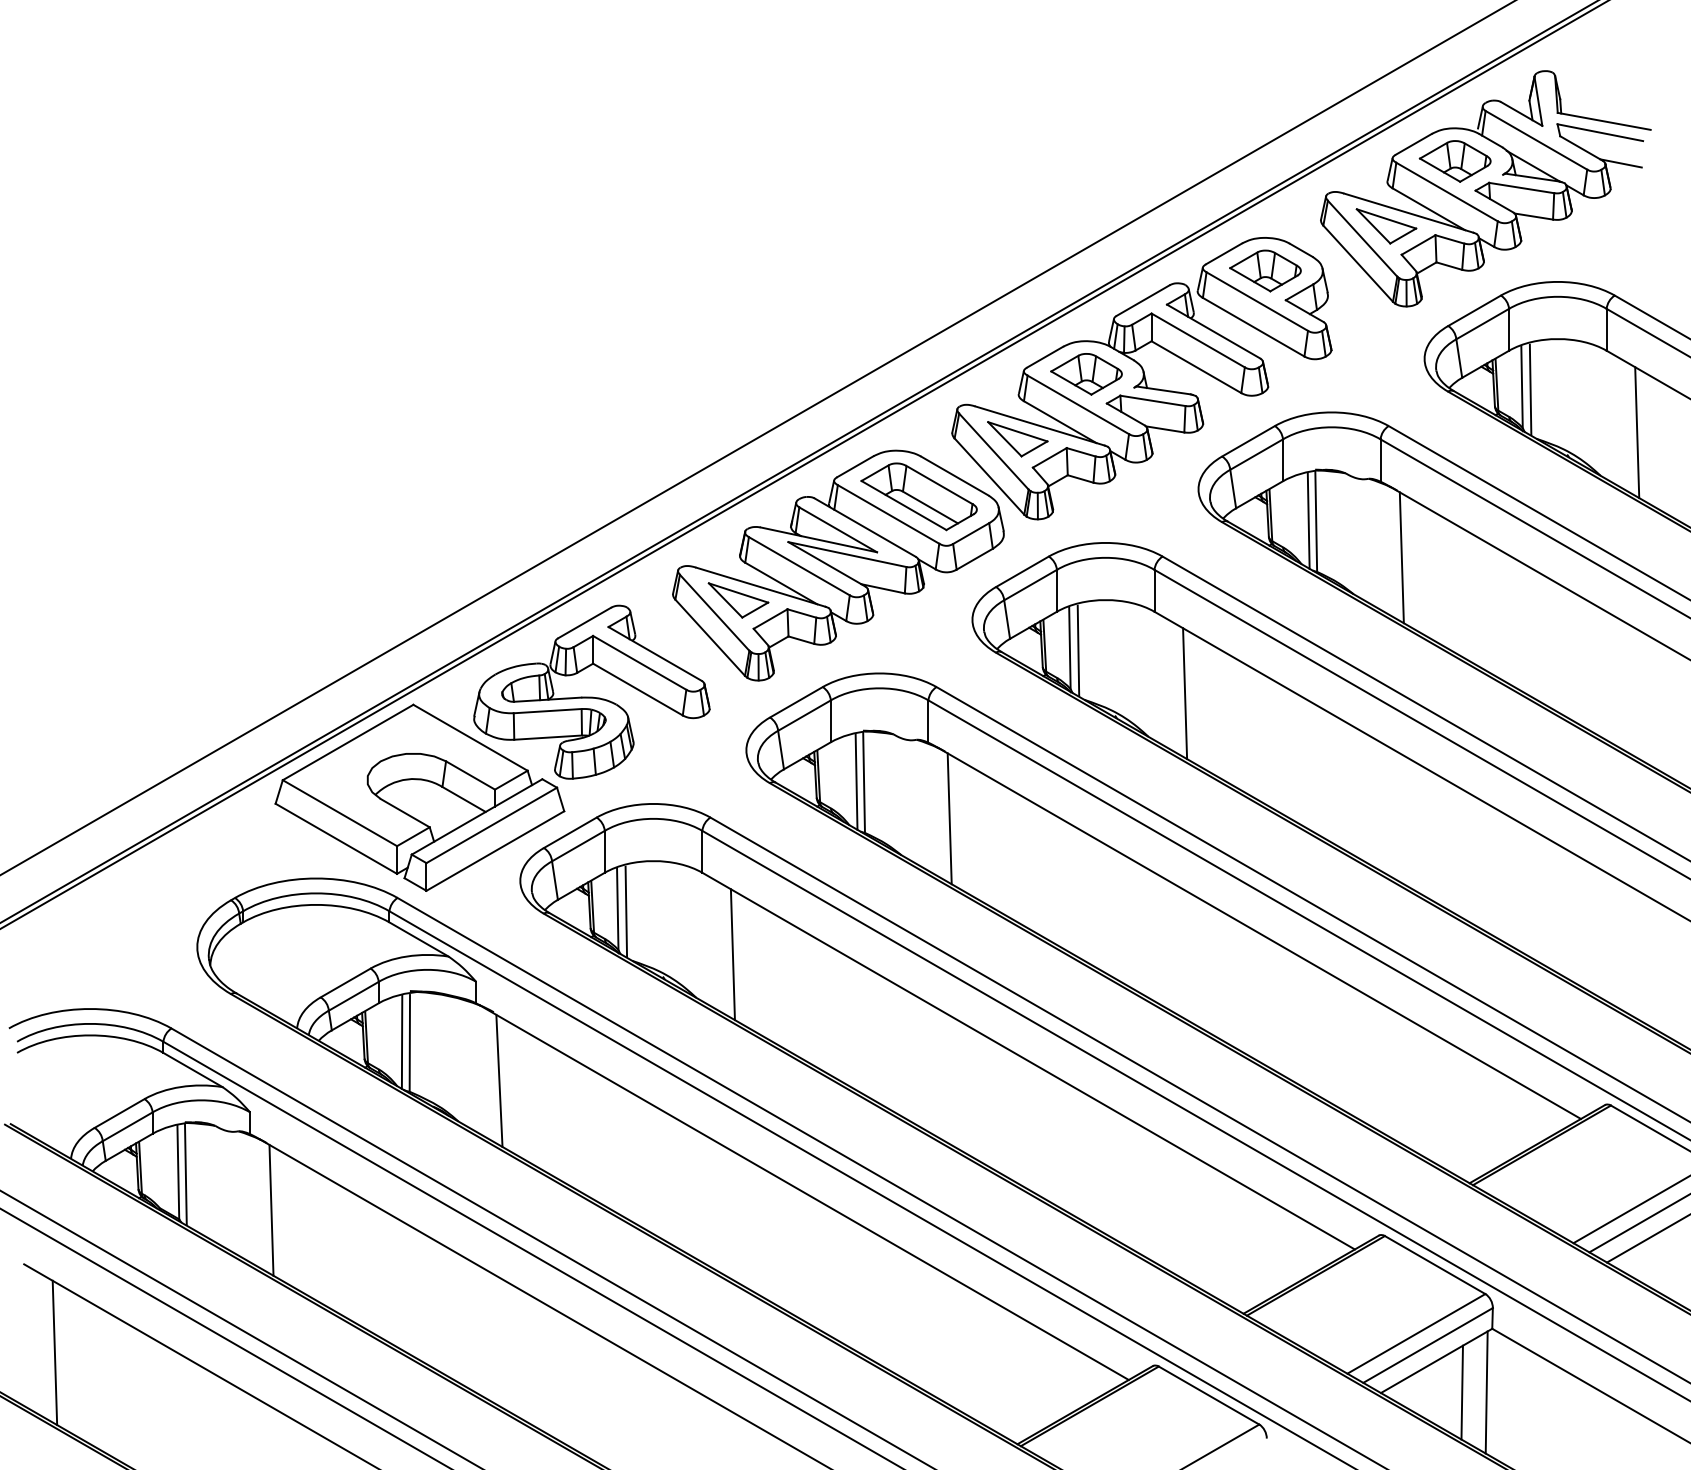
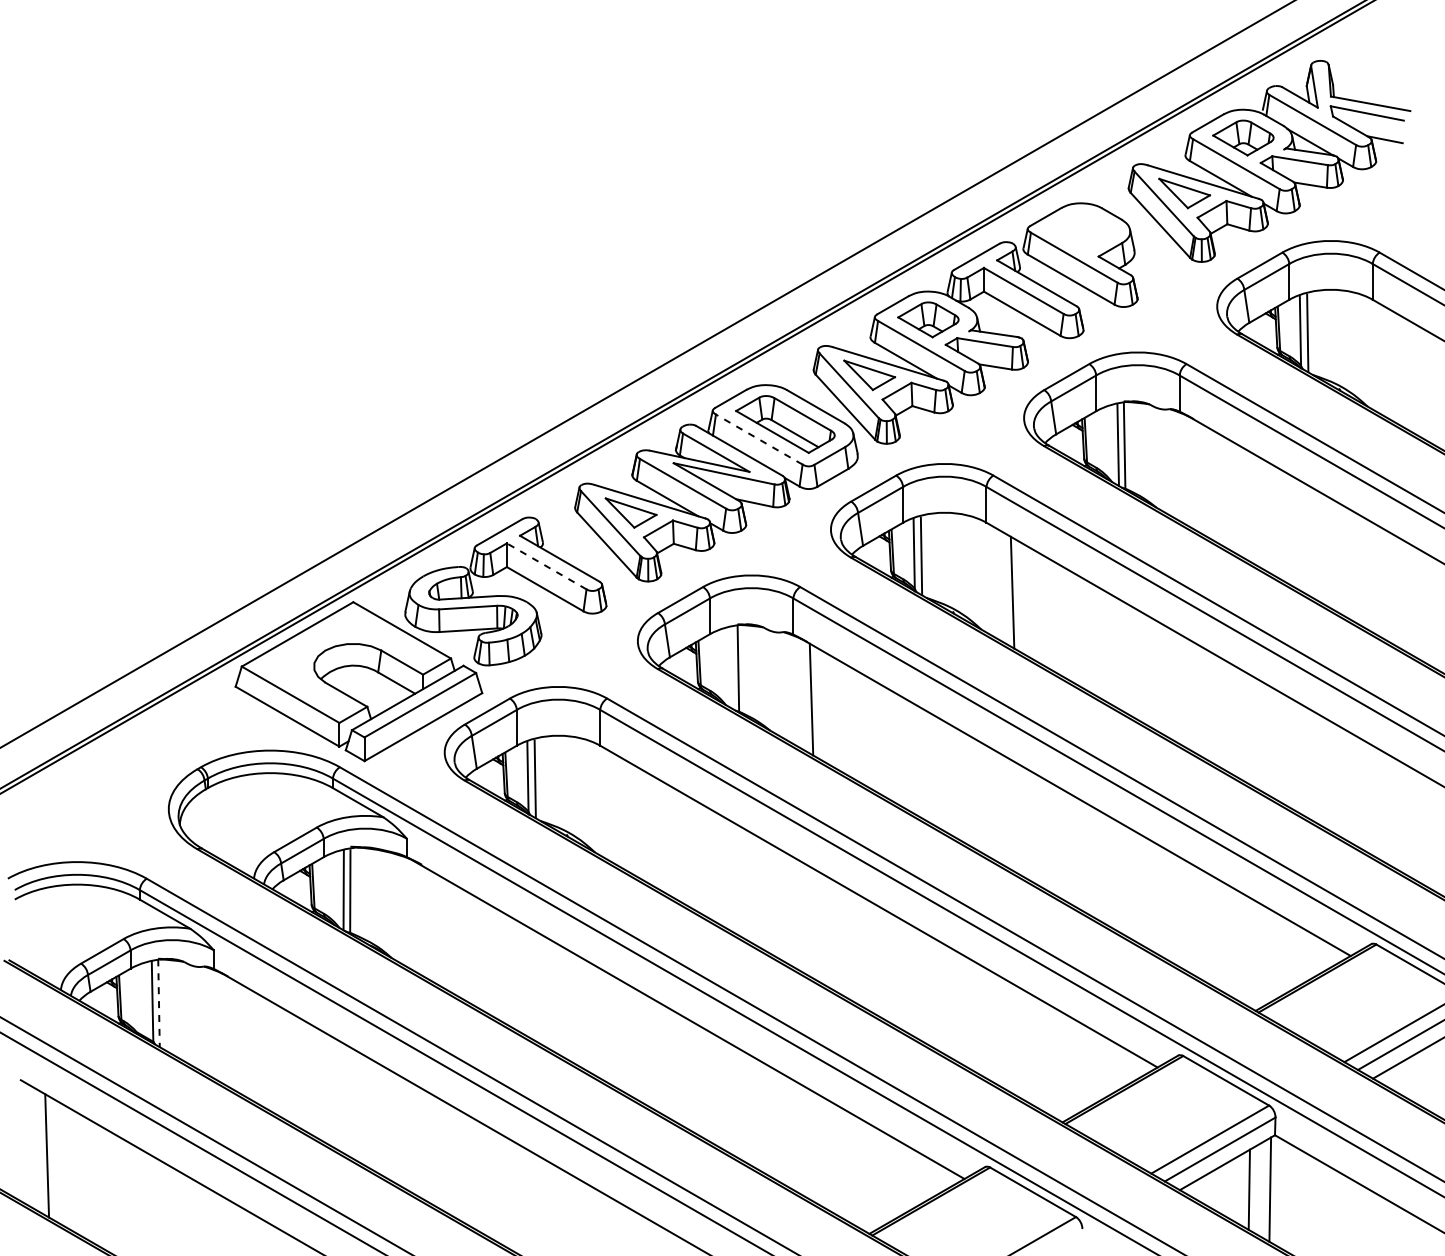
part: (1265, 270) -> (1081, 231), removed
line: (1636, 432) -> (1398, 369), removed
line: (887, 514) -> (758, 439), solid -> dashed
line: (1401, 557) -> (1197, 476), removed
line: (639, 663) -> (546, 566), solid -> dashed
line: (856, 782) -> (731, 668), removed
line: (733, 954) -> (626, 815), removed
line: (499, 1080) -> (426, 923), removed
line: (186, 1174) -> (159, 1003), solid -> dashed
line: (270, 1209) -> (231, 1033), removed

